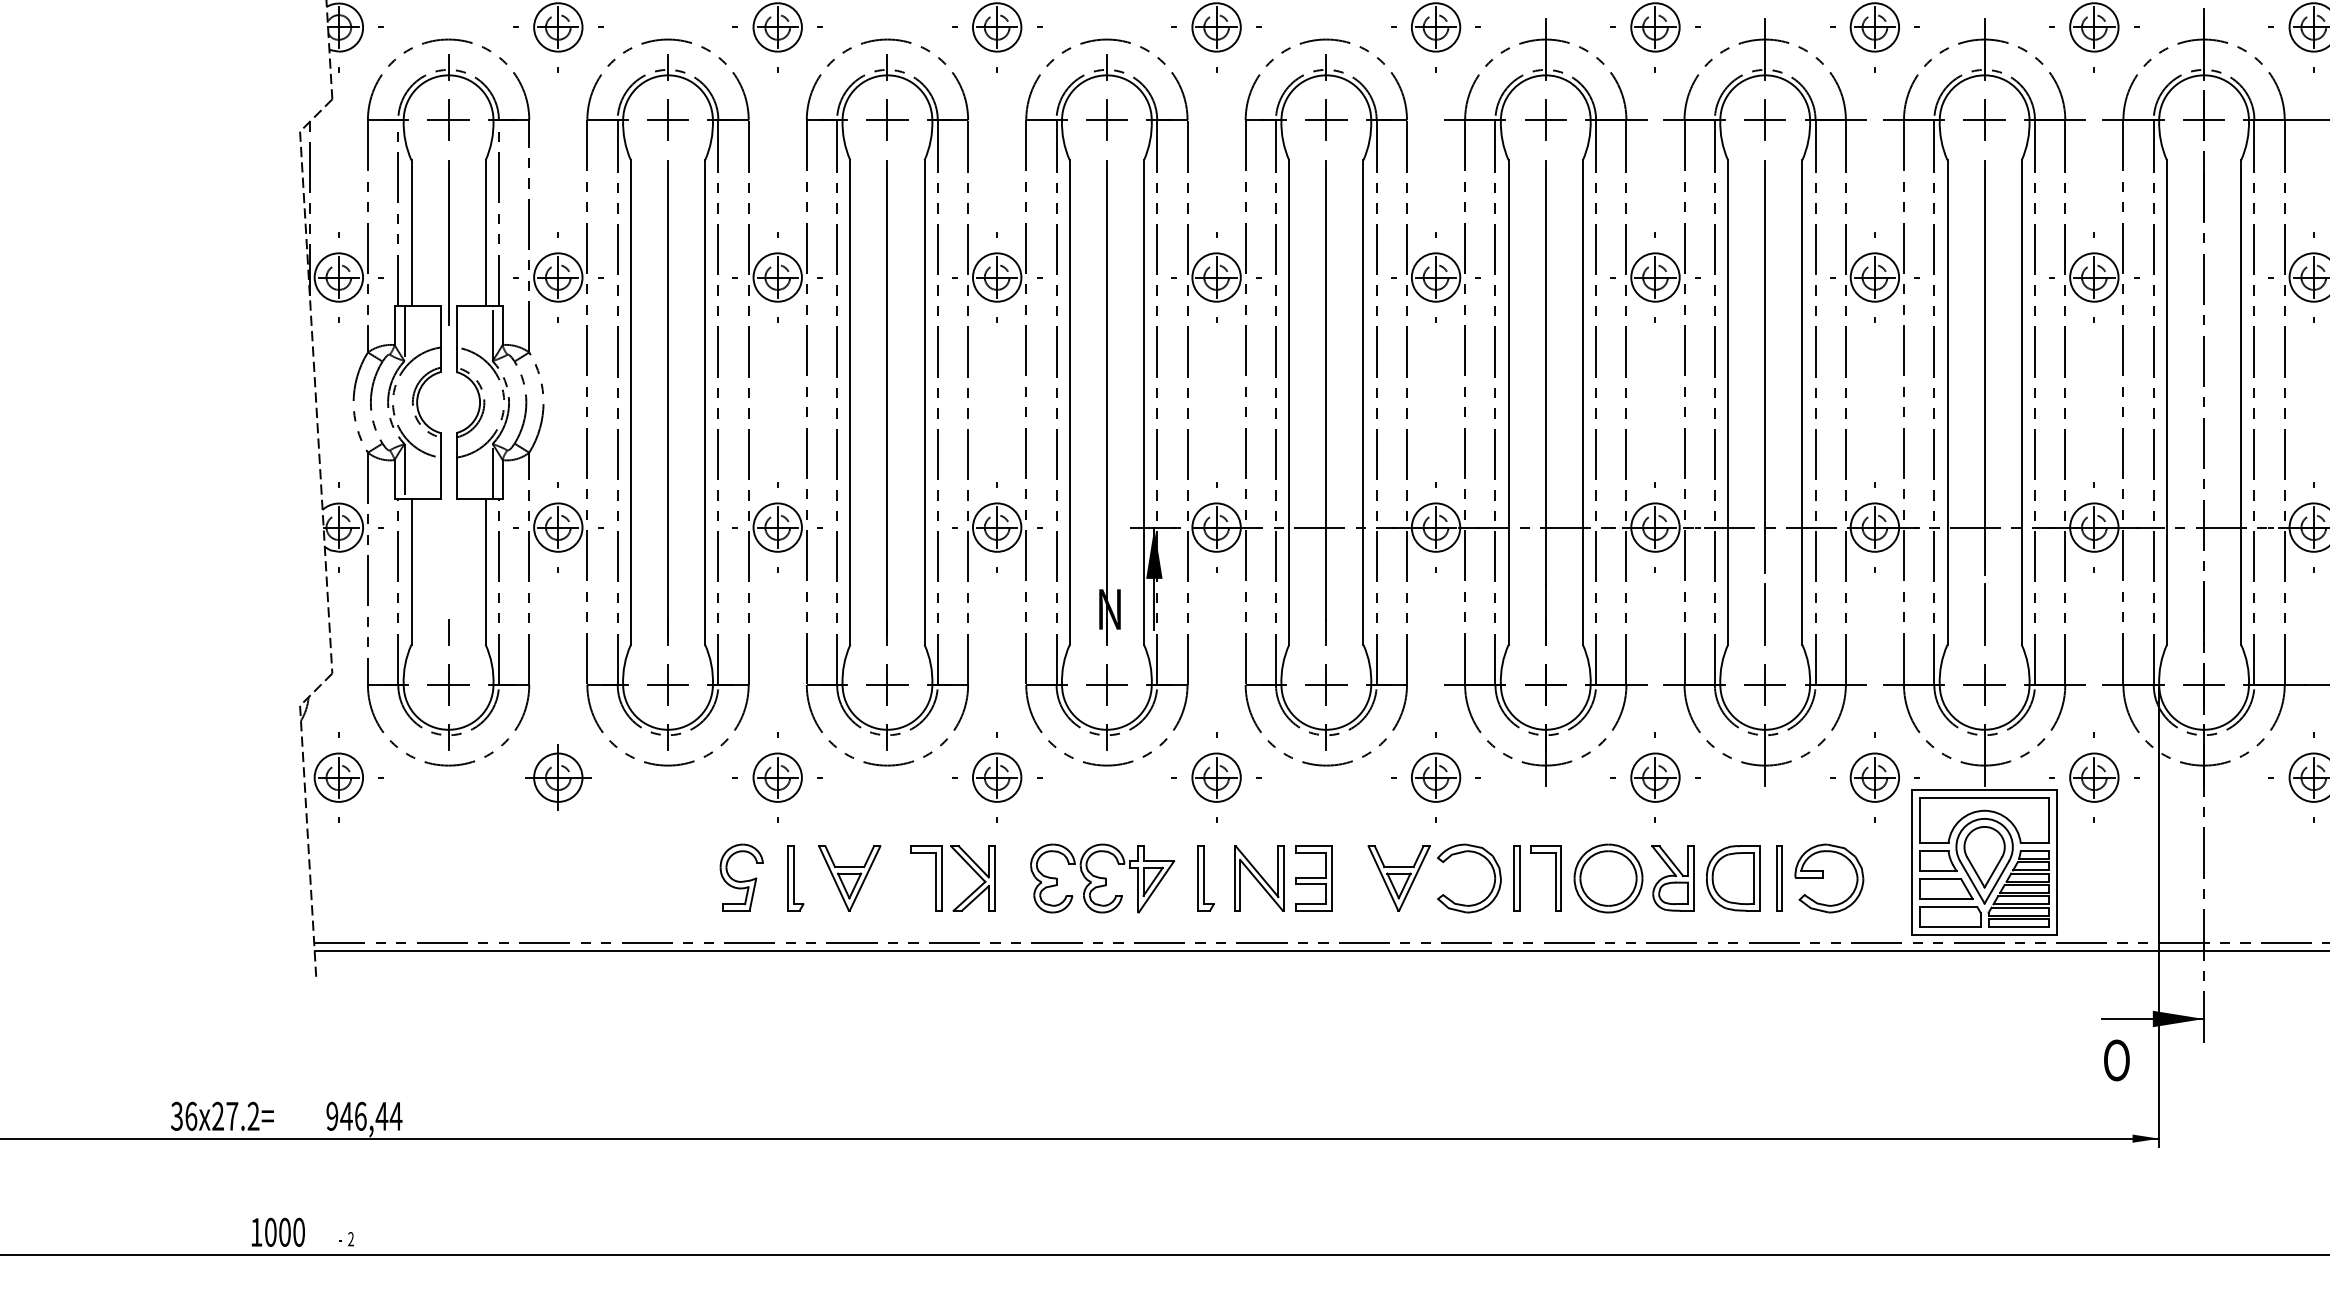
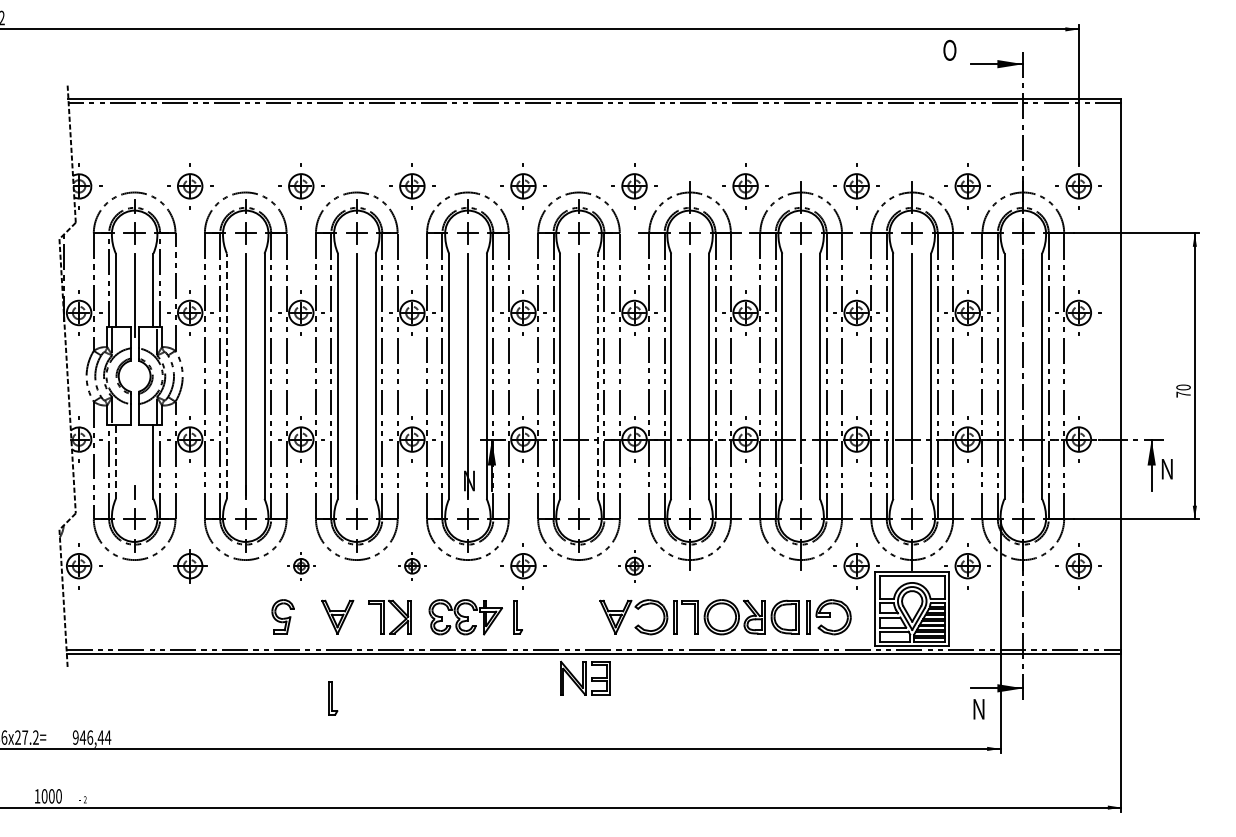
line: (630, 403) -> (226, 376), solid -> dashed
line: (1362, 403) -> (597, 376), solid -> dashed
line: (410, 572) -> (115, 462), solid -> dashed
part: (778, 778) -> (301, 566), size x0.6
part: (997, 778) -> (412, 566), size x0.6
part: (1435, 778) -> (634, 566), size x0.7
part: (1655, 778) -> (745, 566), removed
part: (1283, 877) -> (585, 677), moved
part: (795, 879) -> (333, 698), moved
text: (2115, 1058) -> (978, 708), O -> N

